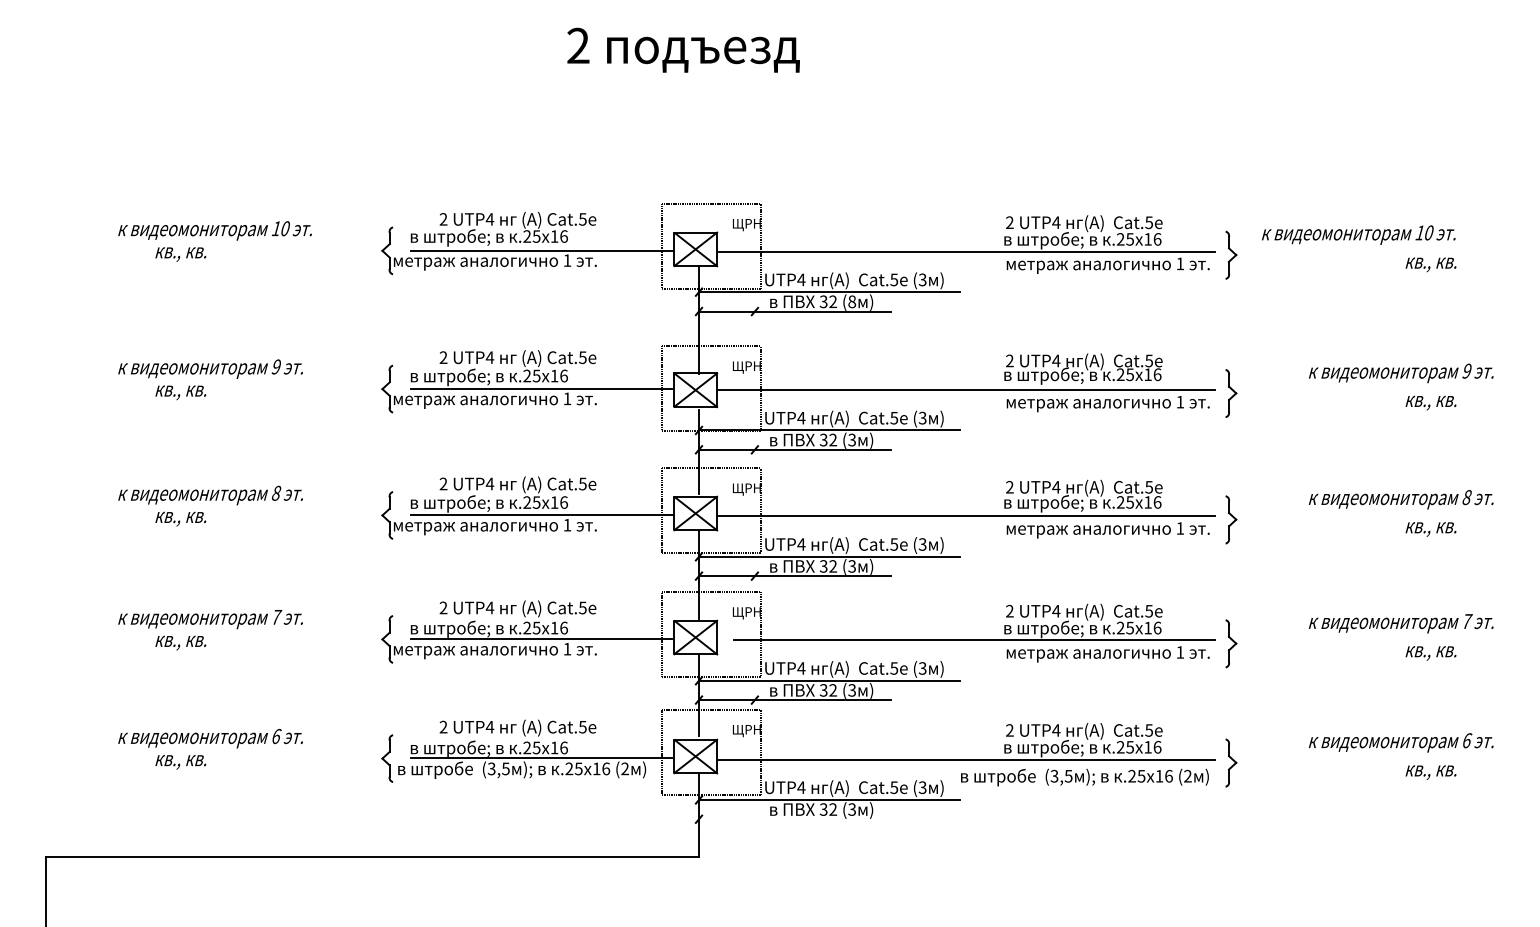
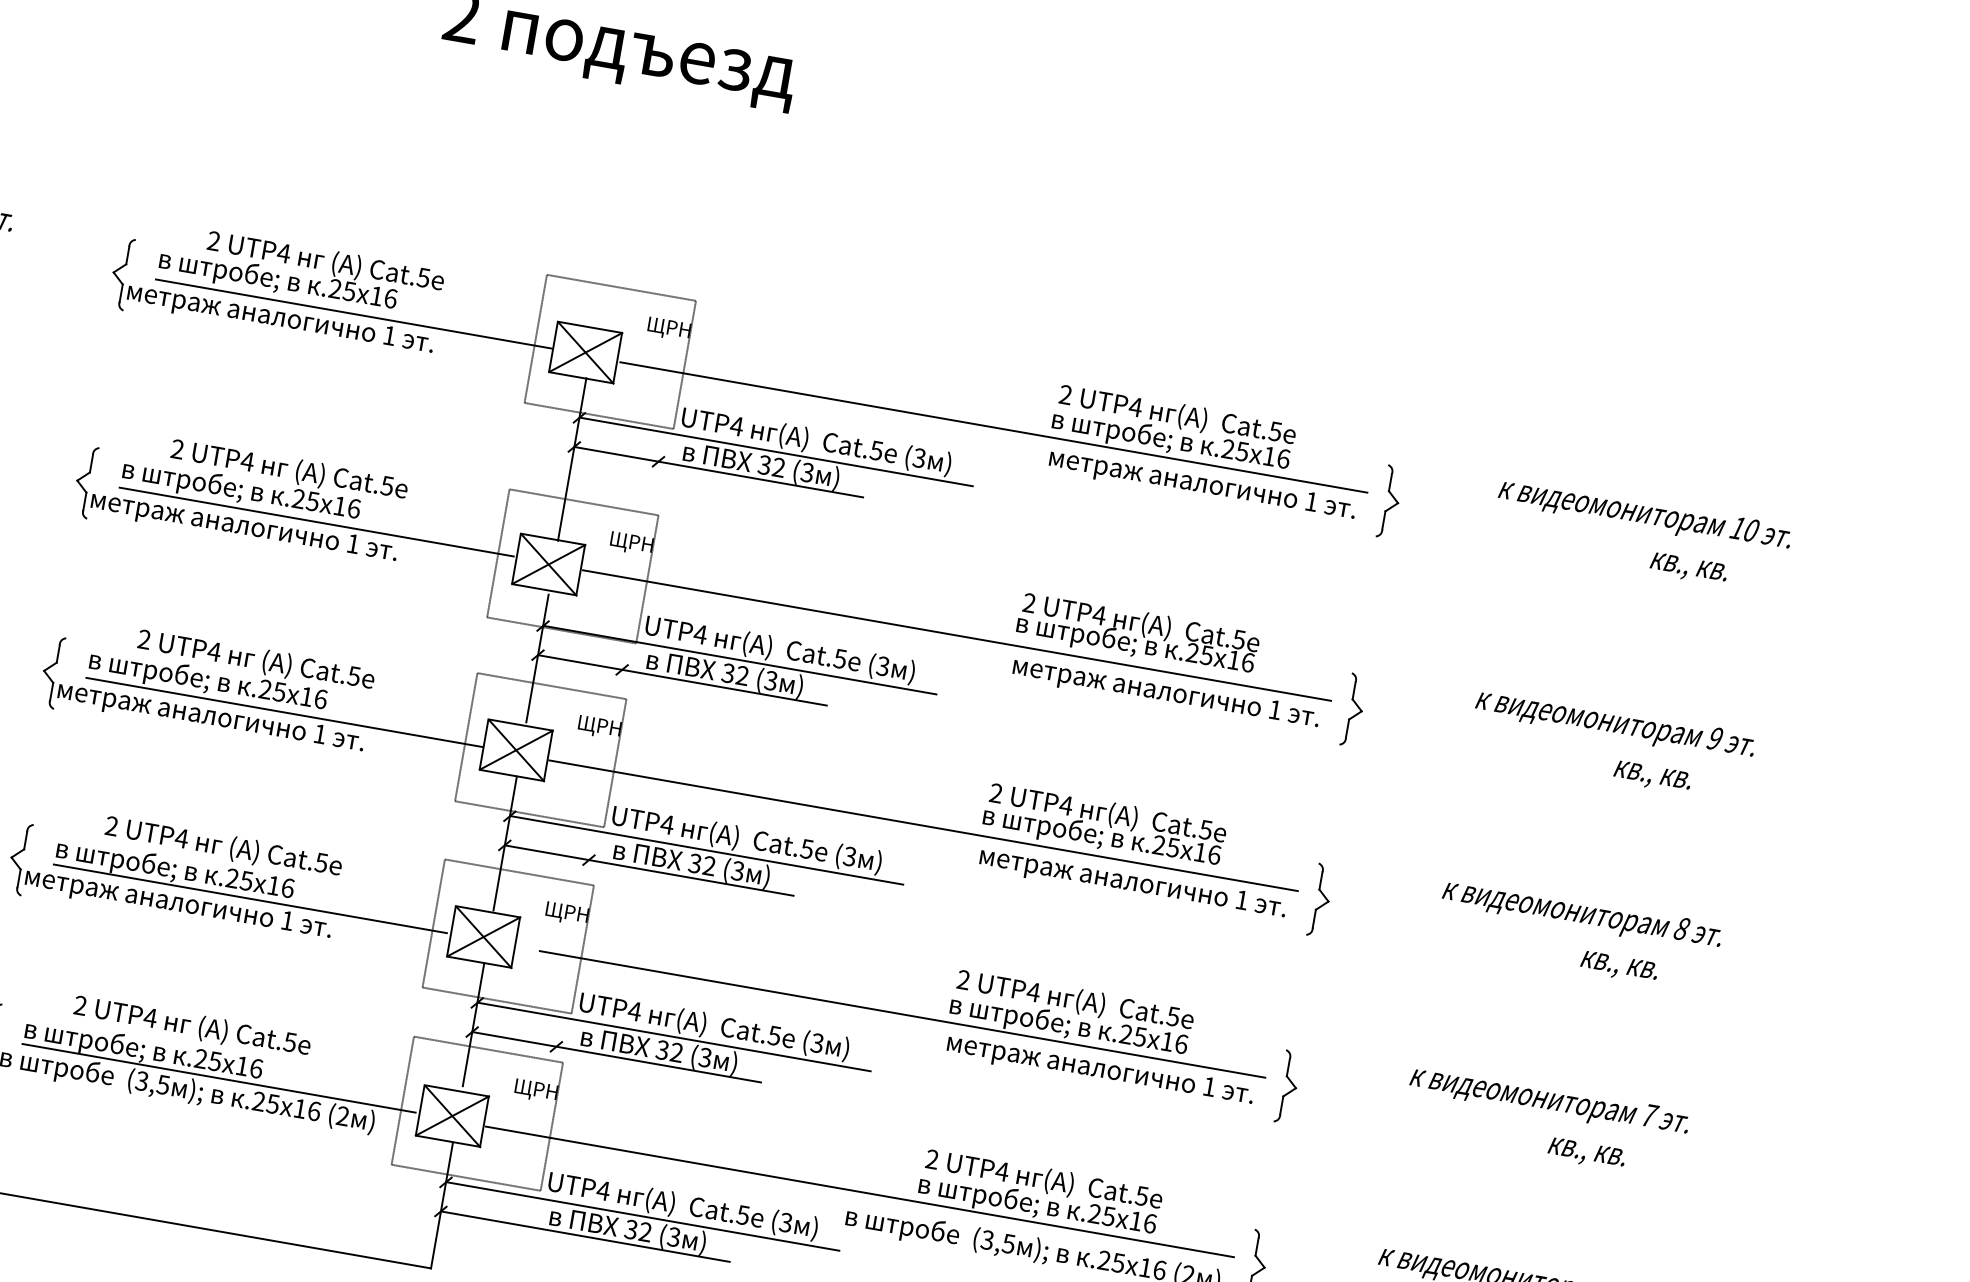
text: (1358, 234) -> (1644, 514), moved
text: (852, 301) -> (808, 472), (8 -> (3
line: (794, 819) -> (584, 1236), added

